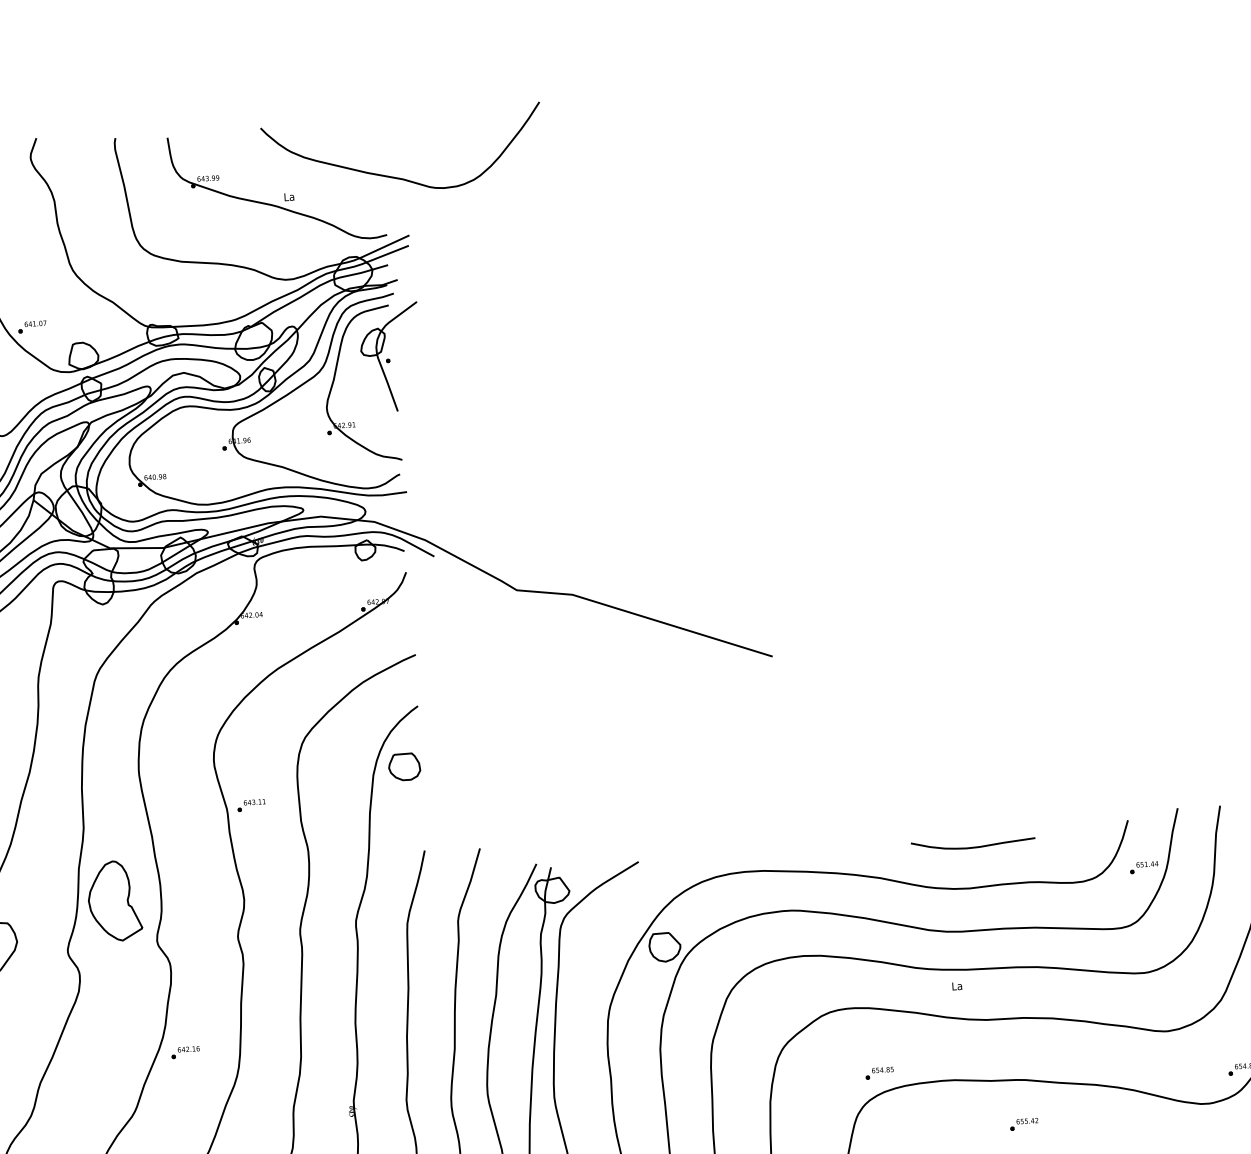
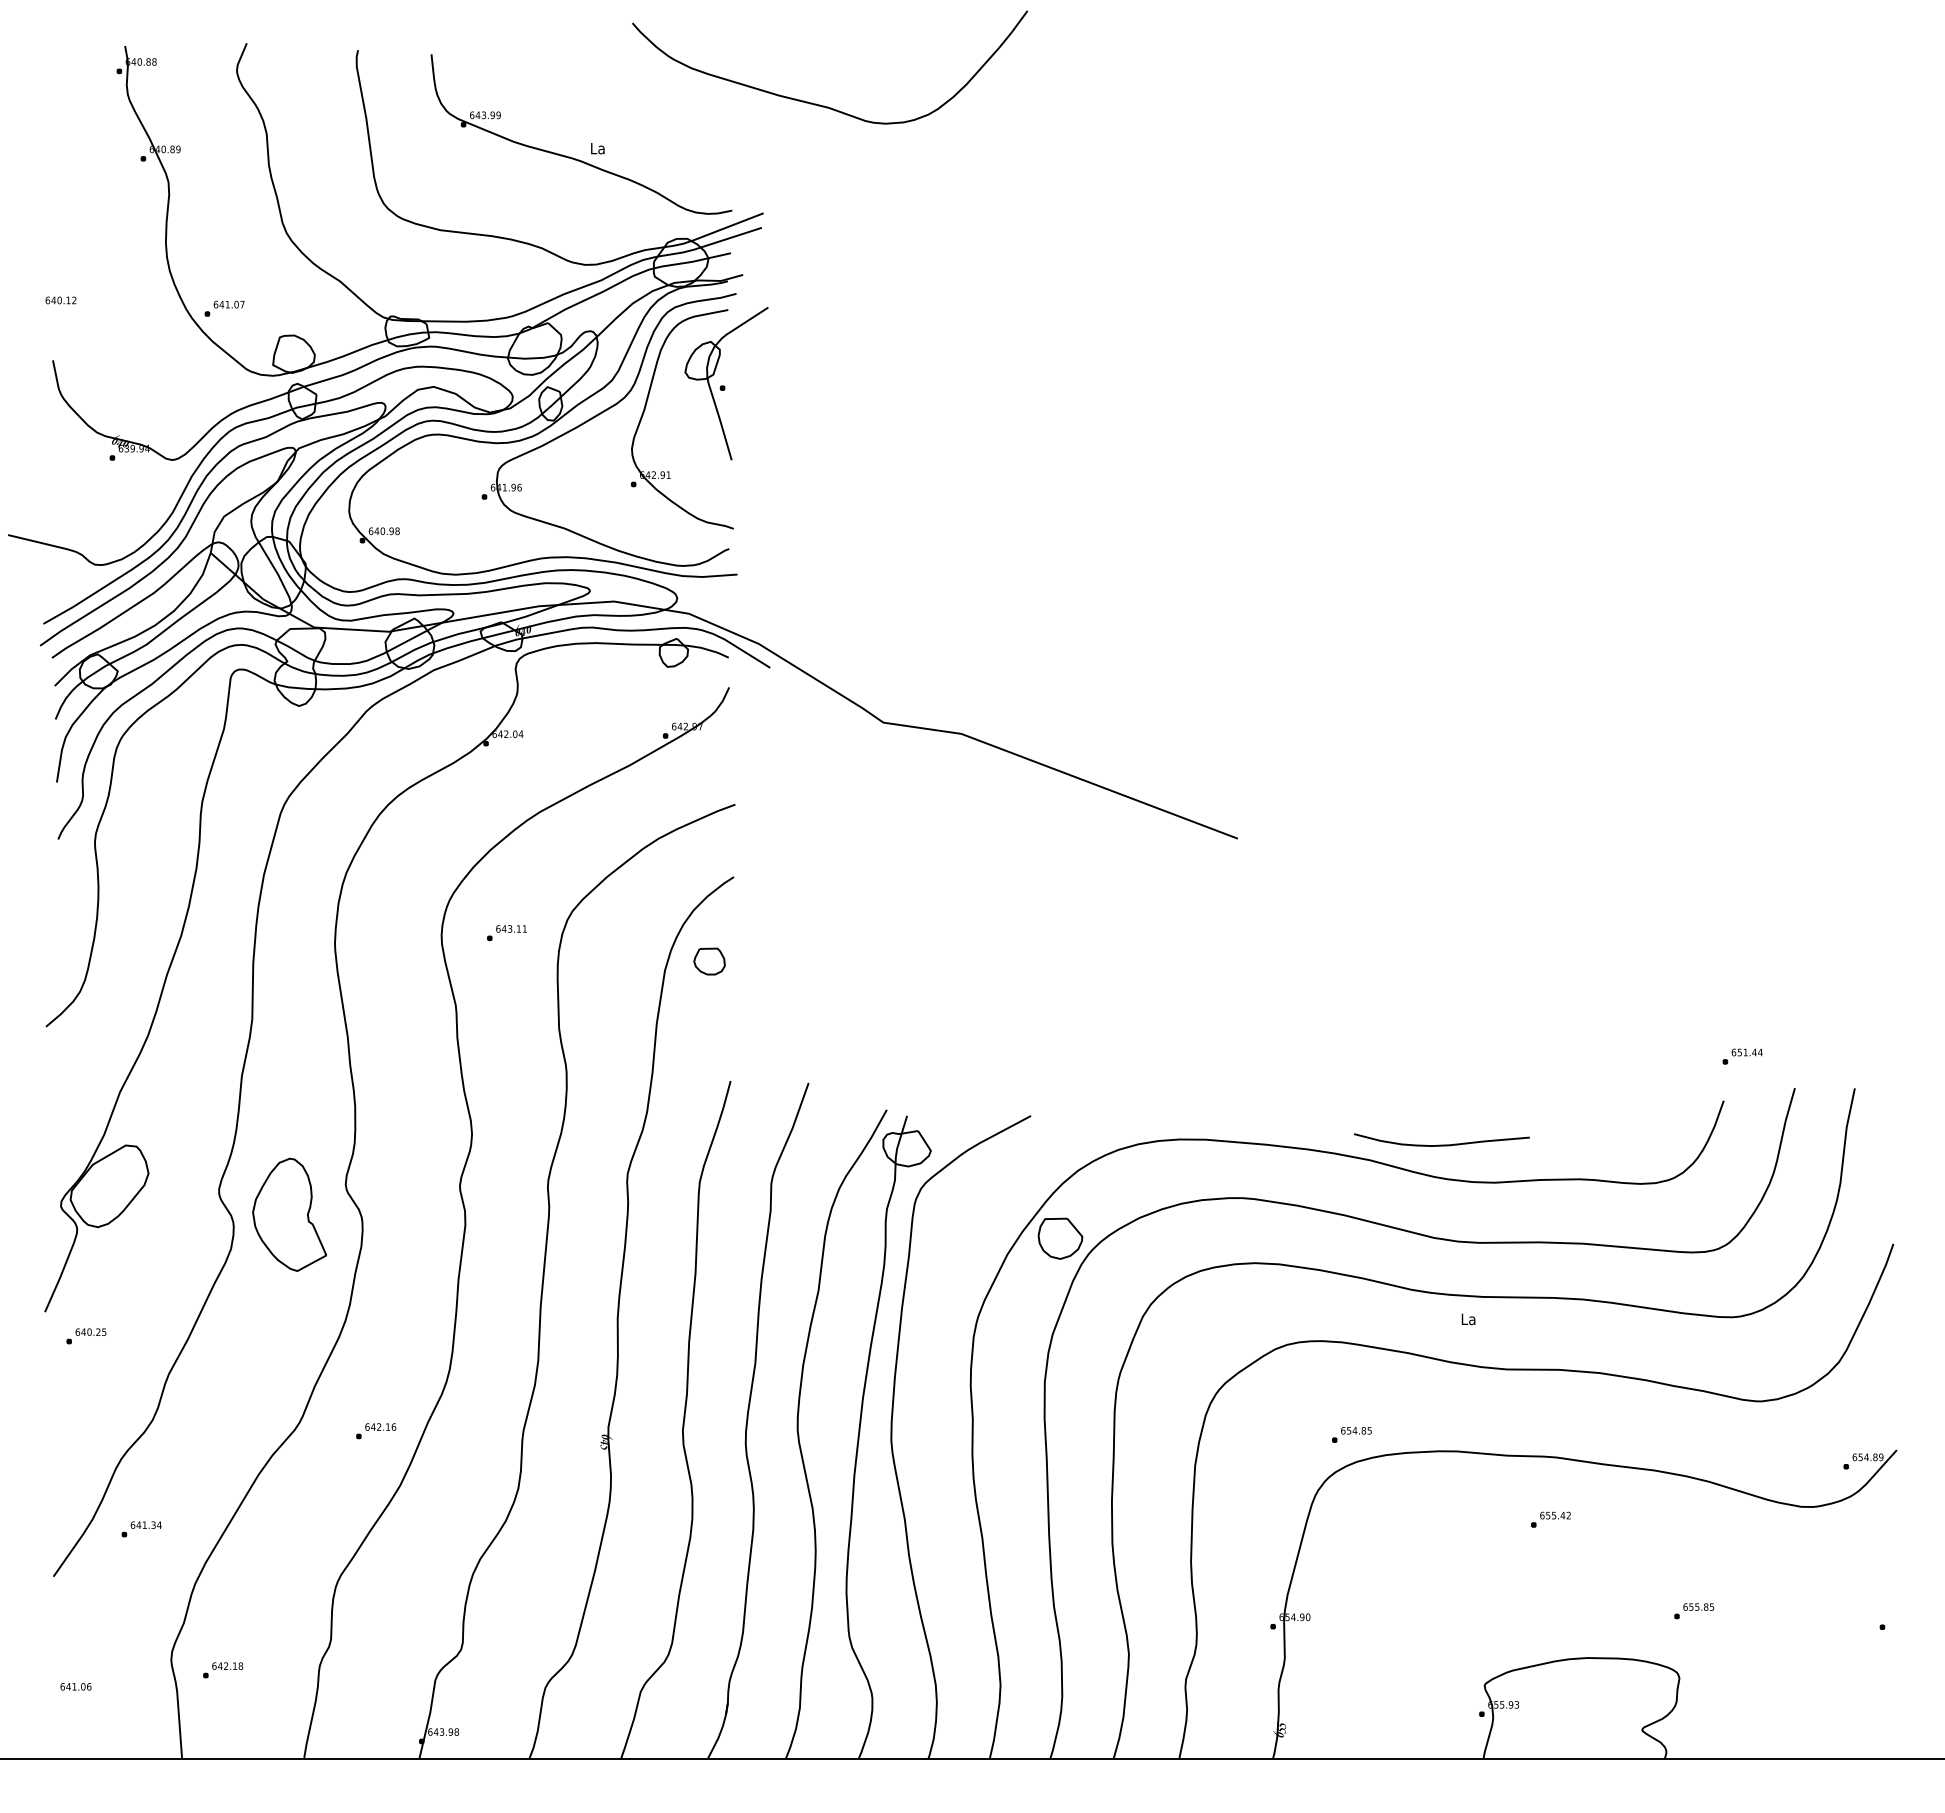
curve: (397, 177) -> (820, 104), moved
part: (404, 766) -> (709, 961), size x0.7
part: (251, 805) -> (506, 933), moved
curve: (973, 846) -> (1441, 1144), moved
part: (1144, 867) -> (1742, 1056), moved
part: (114, 900) -> (289, 1214), moved
part: (186, 1052) -> (376, 1431), moved

